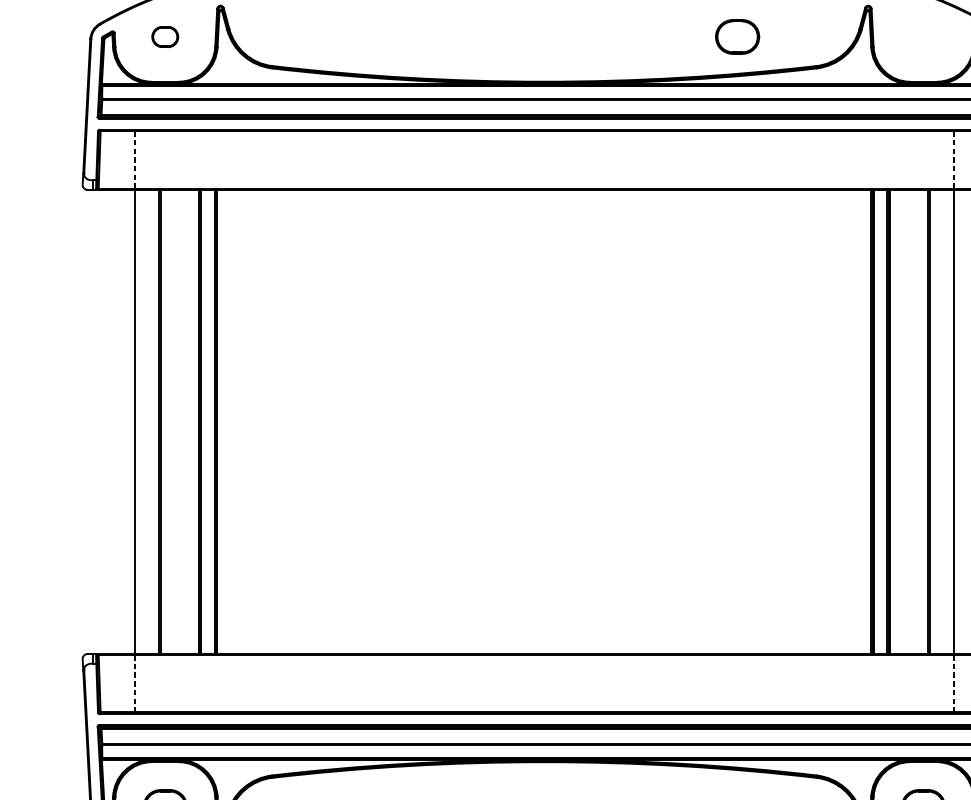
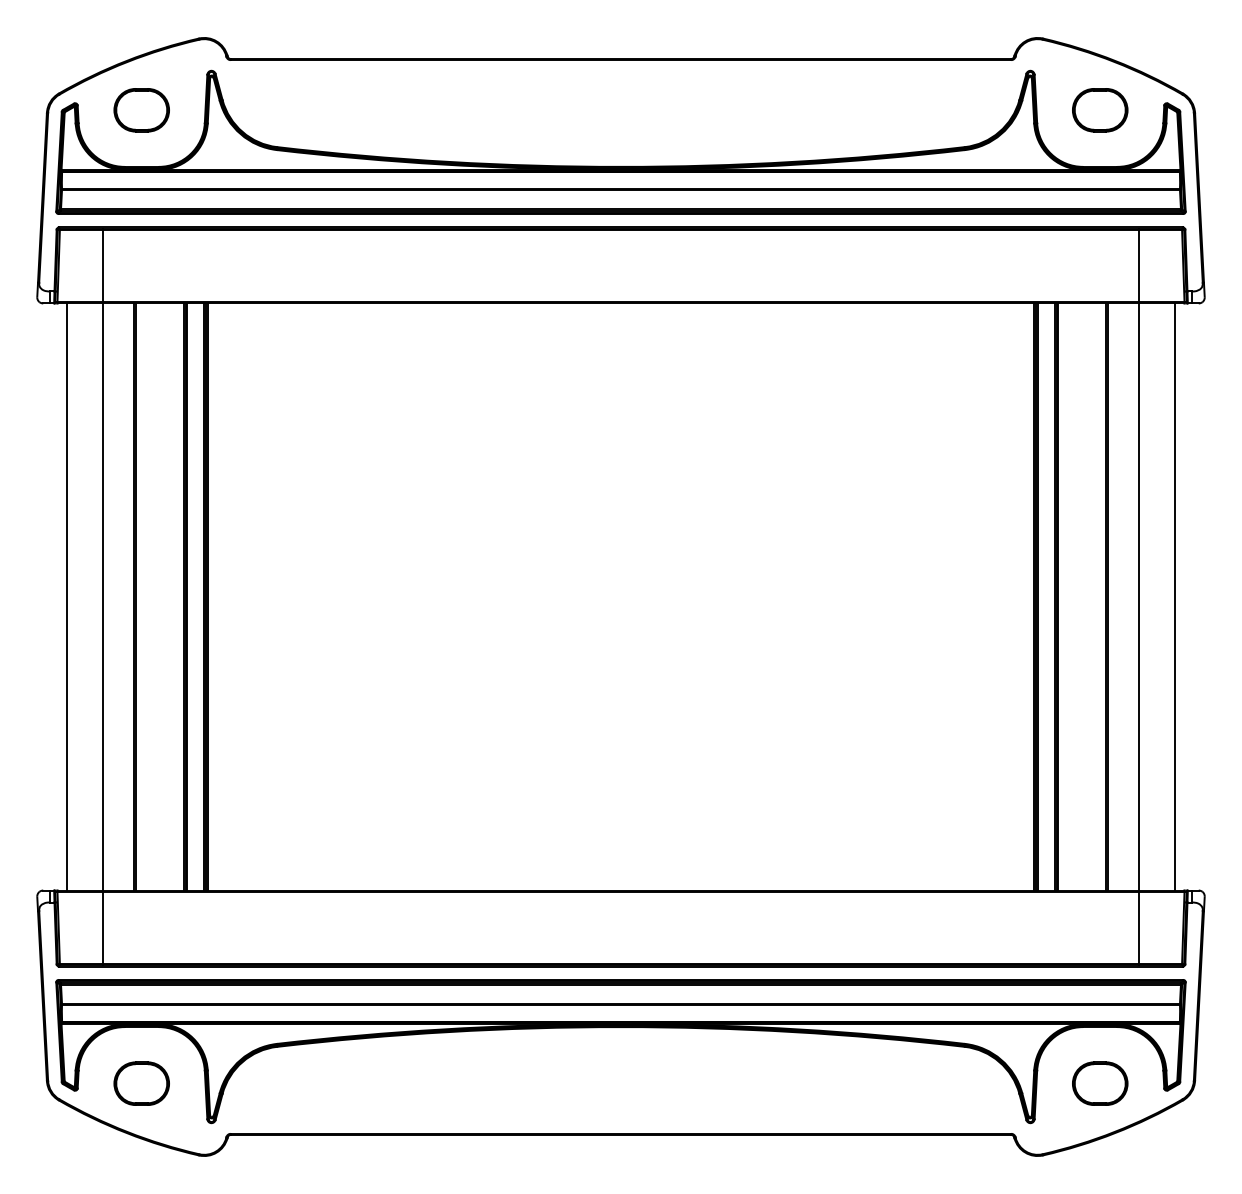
part: (165, 37) -> (141, 110), size x1.67
part: (737, 37) -> (1100, 110), moved
line: (134, 159) -> (102, 265), dashed -> solid
line: (954, 159) -> (1139, 265), dashed -> solid
line: (105, 421) -> (66, 596), added
line: (134, 684) -> (102, 928), dashed -> solid
line: (954, 684) -> (1139, 928), dashed -> solid

